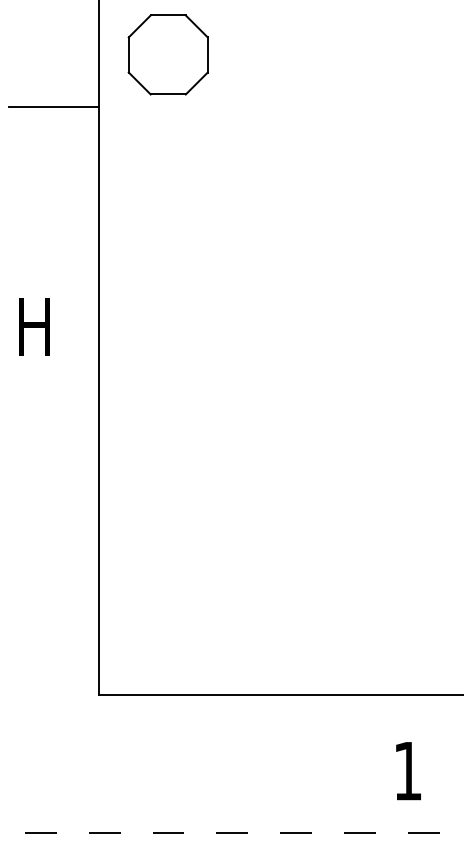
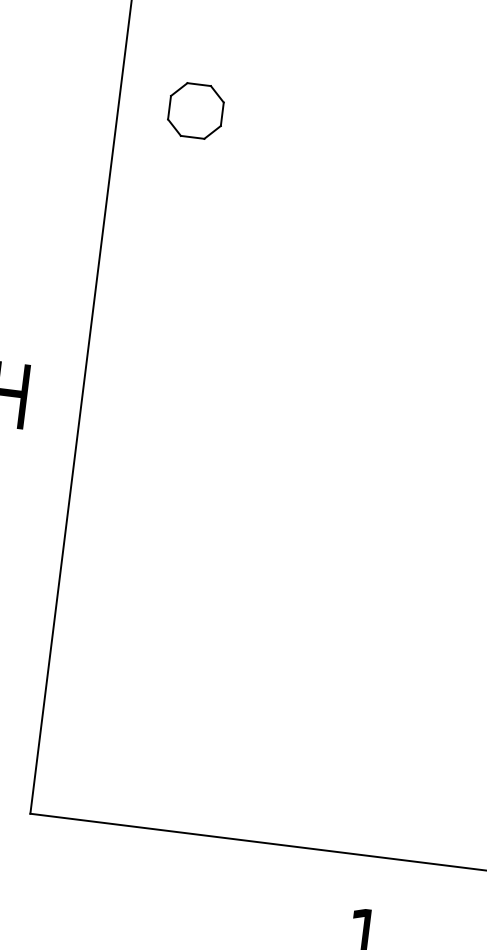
part: (167, 54) -> (195, 110), size x0.6
line: (54, 107) -> (62, 153), removed

